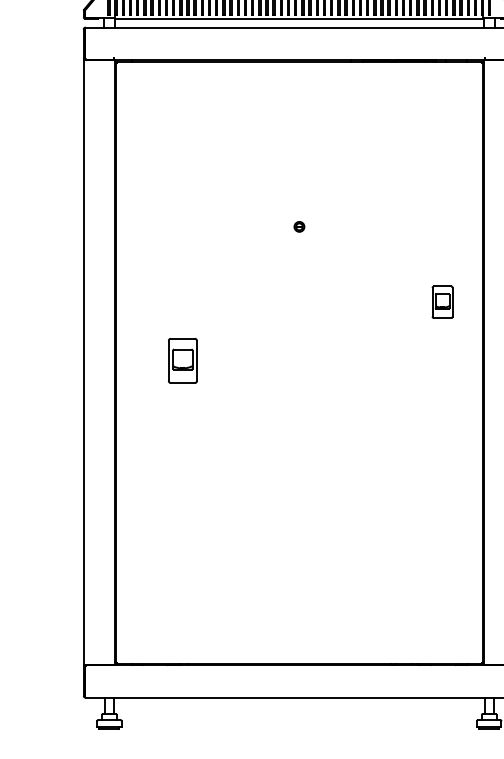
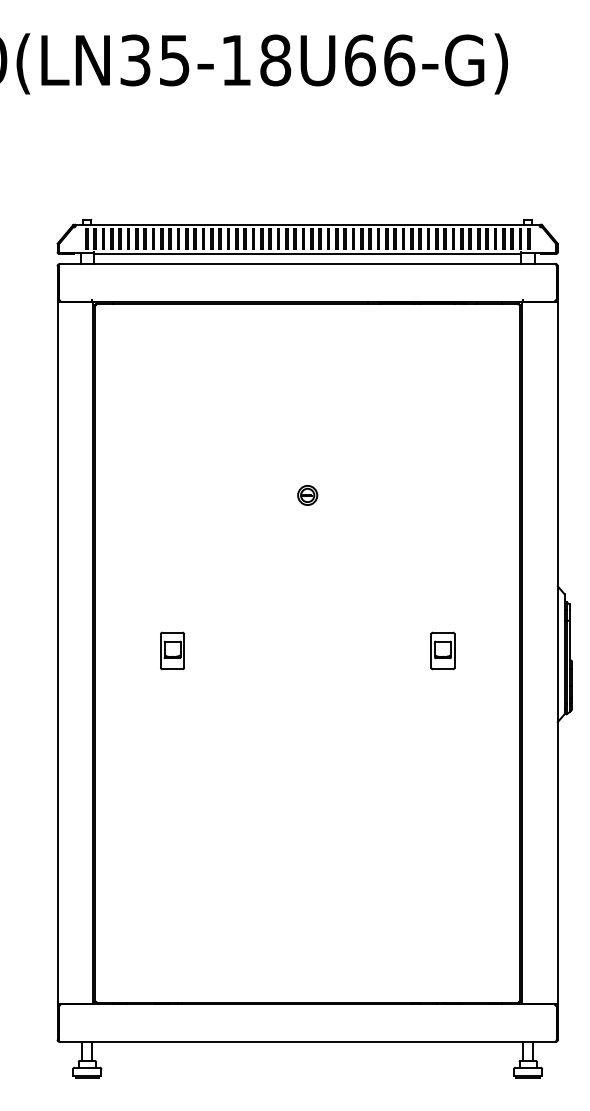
part: (299, 226) -> (307, 495), size x1.67
part: (442, 301) -> (442, 650), moved
part: (182, 360) -> (172, 650), size x0.71

